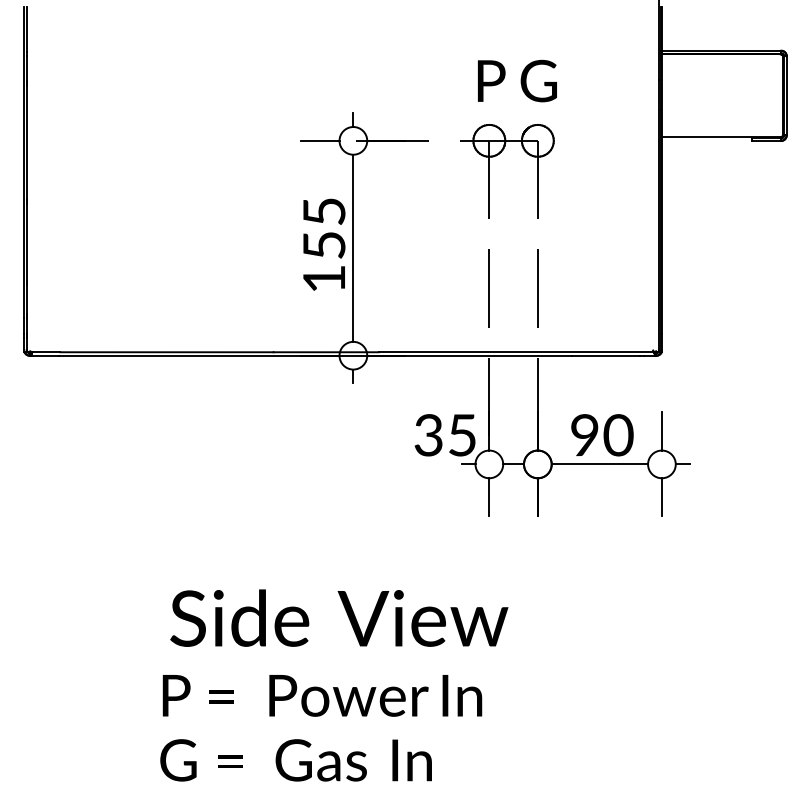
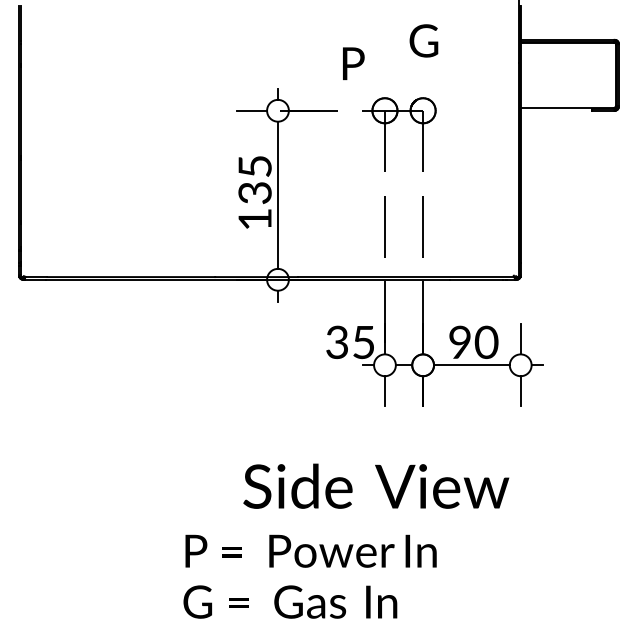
text: (491, 80) -> (353, 63), moved
text: (538, 80) -> (423, 40), moved
text: (324, 245) -> (255, 193), 155 -> 135
text: (339, 617) -> (376, 485), moved
text: (321, 728) -> (310, 577), moved

